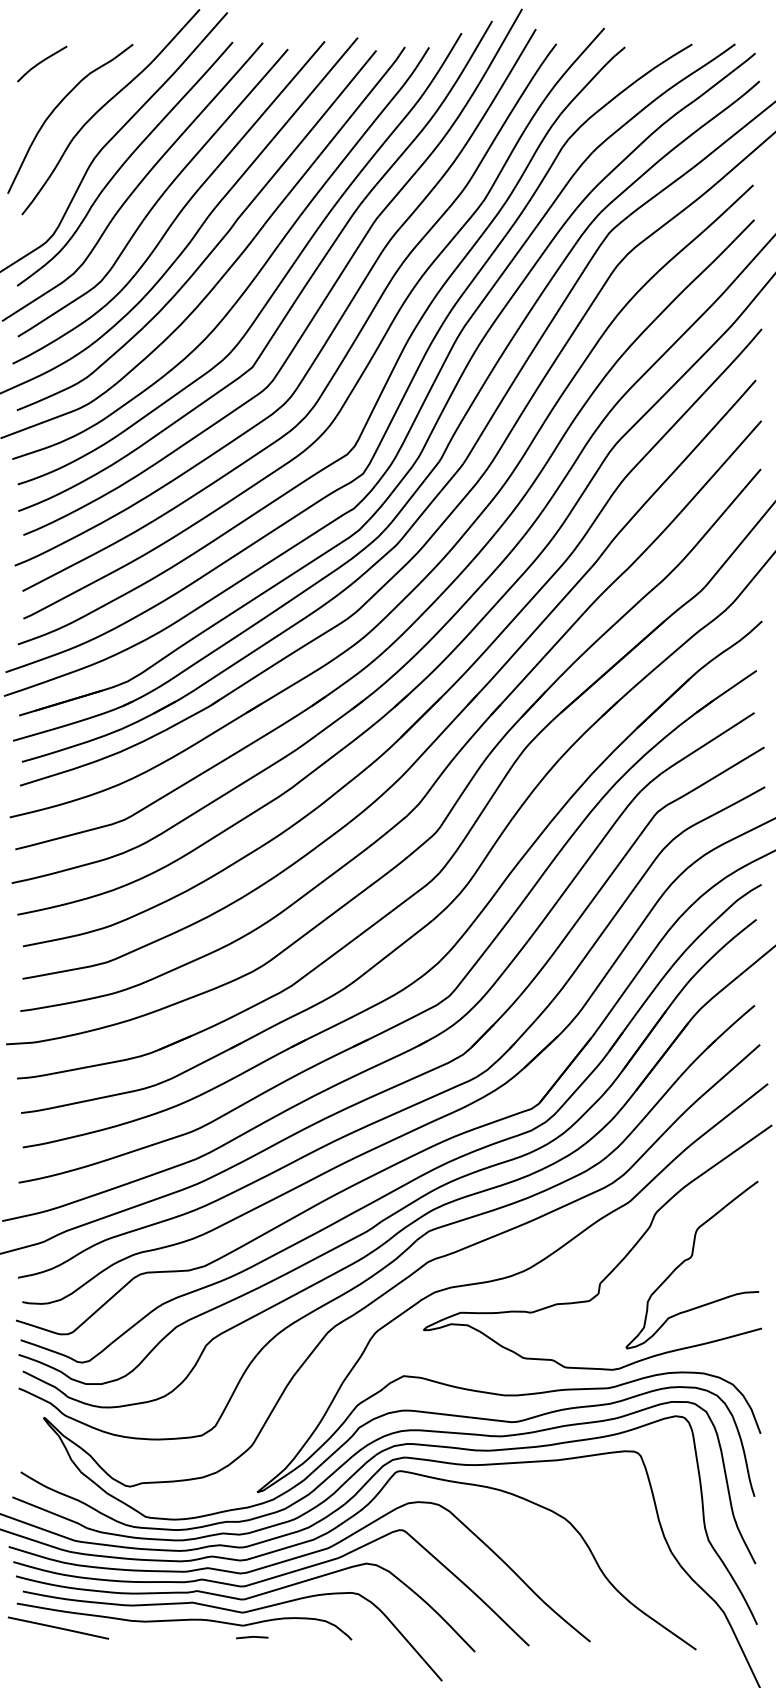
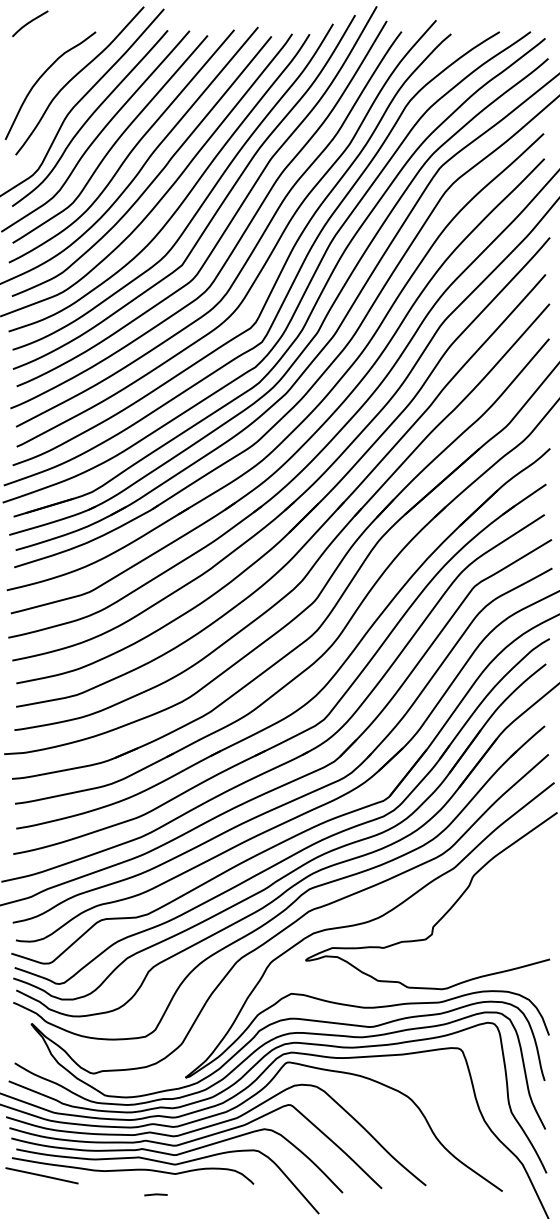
curve: (42, 62) -> (30, 22), moved
curve: (689, 1259) -> (497, 909), removed
line: (252, 1637) -> (156, 1194), moved

